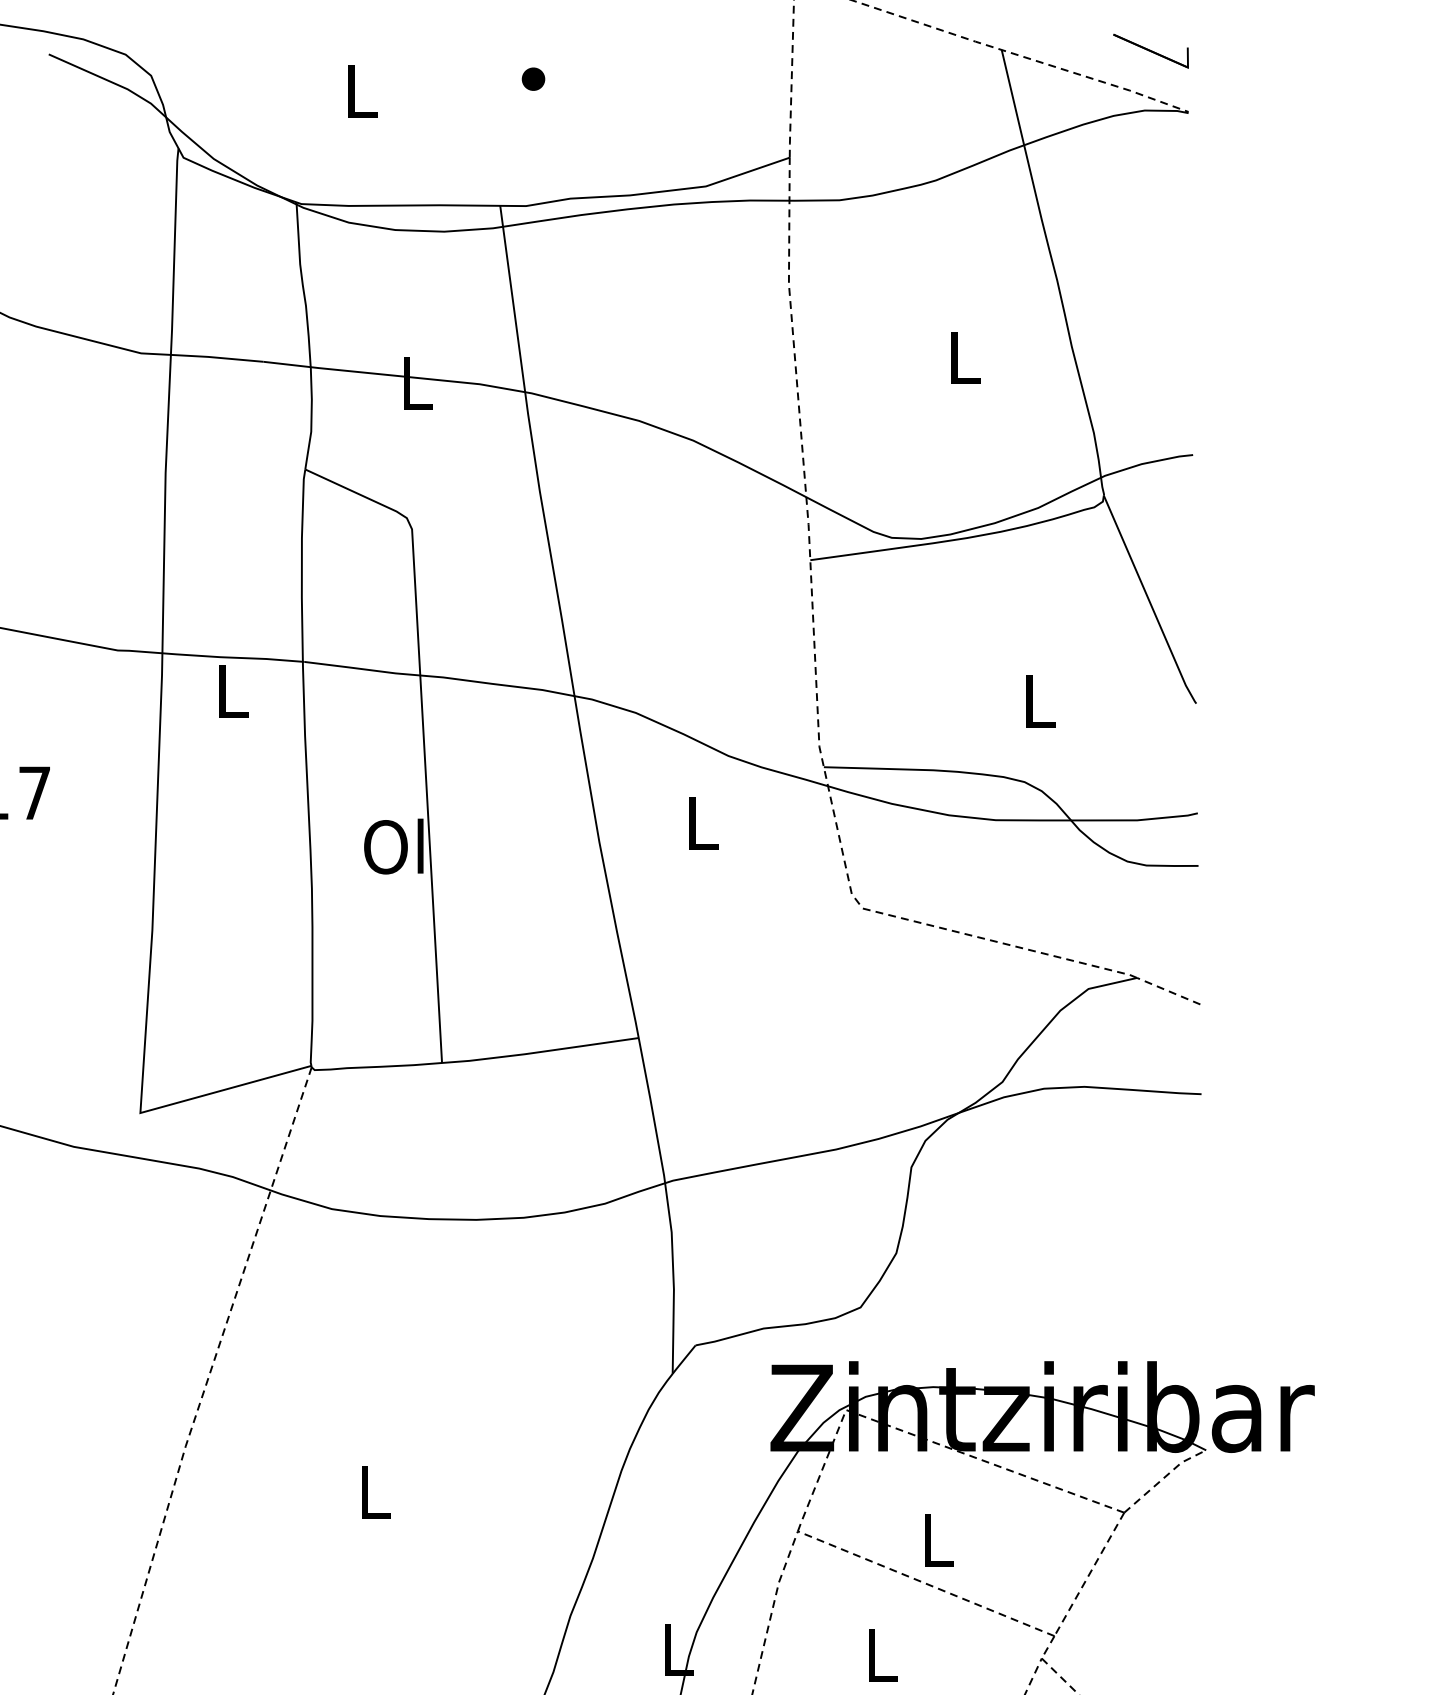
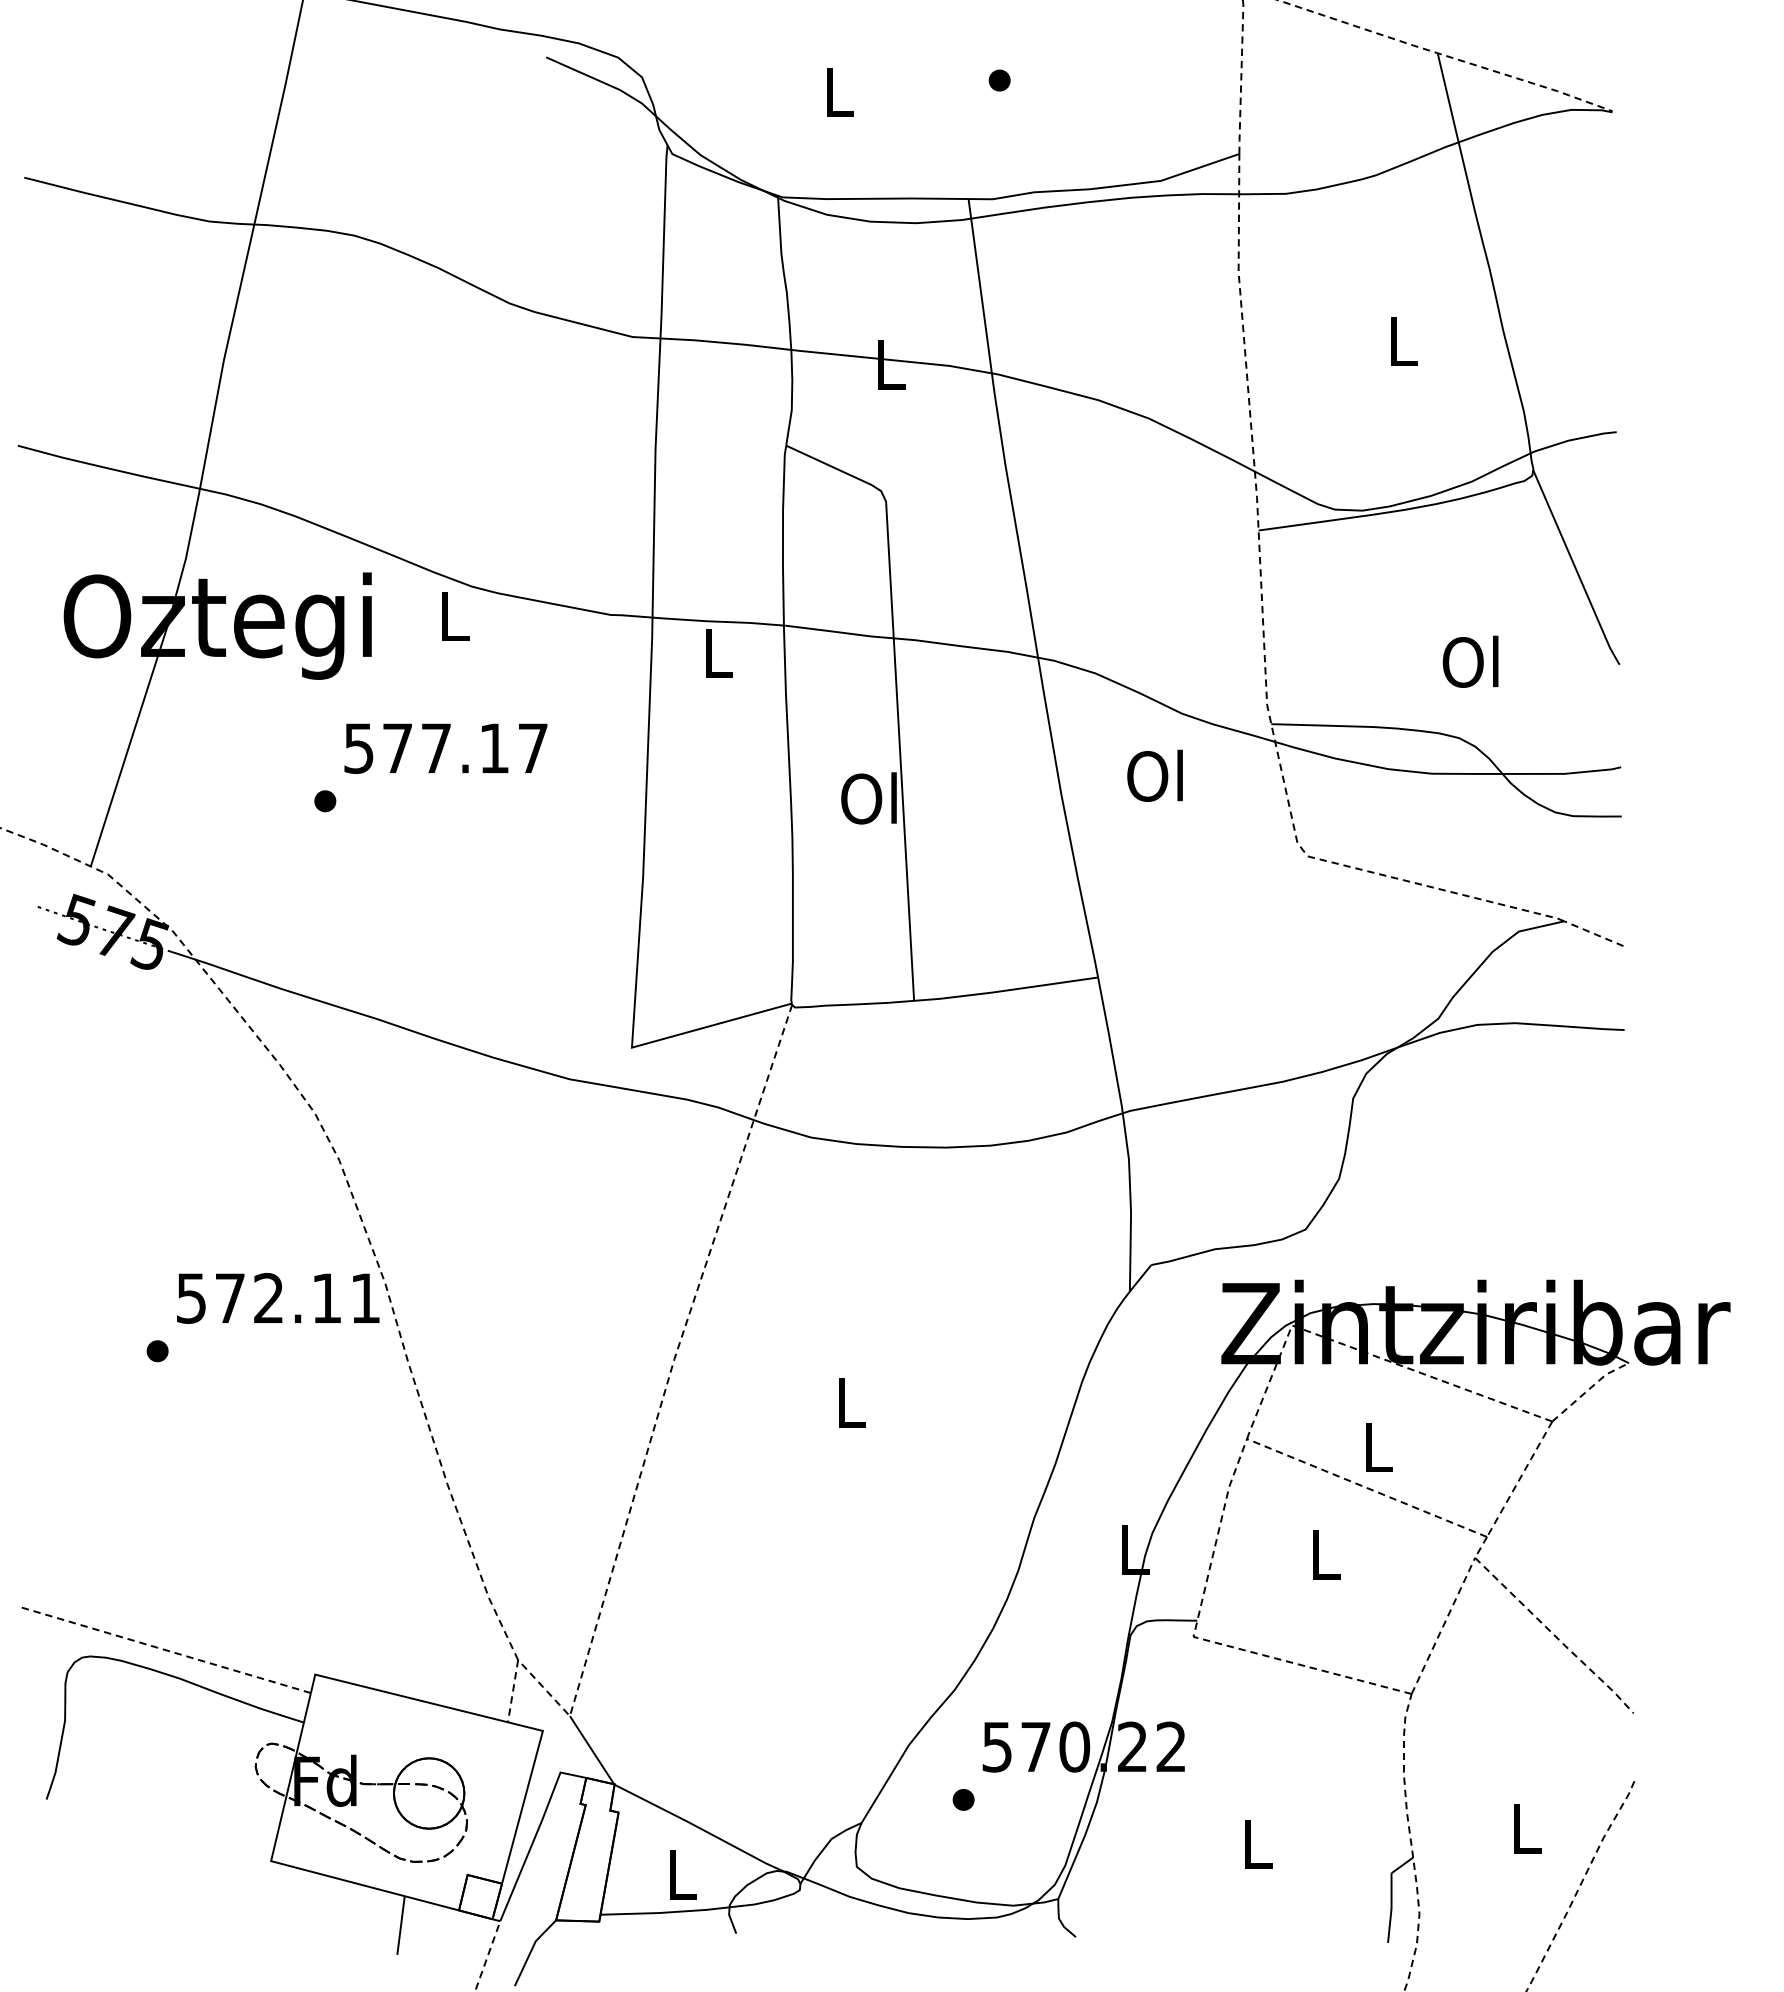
part: (1151, 51) -> (1577, 54), removed
text: (1036, 700) -> (1470, 661), L -> Ol
text: (699, 822) -> (1154, 775), L -> Ol

